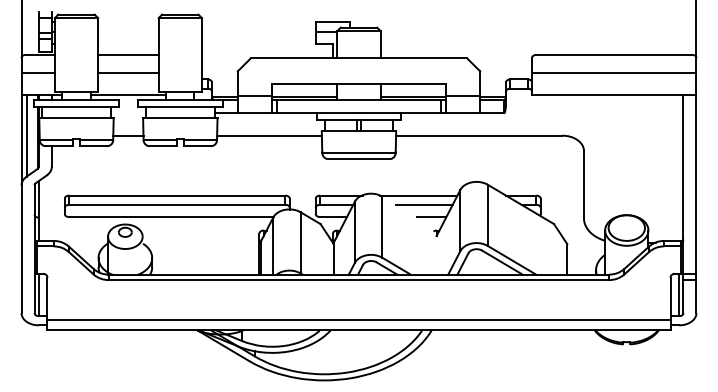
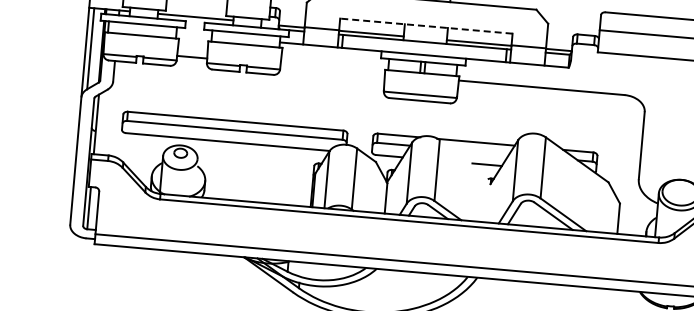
line: (359, 84) -> (426, 26), solid -> dashed
line: (269, 135) -> (332, 69), removed
line: (424, 204) -> (481, 151), removed

